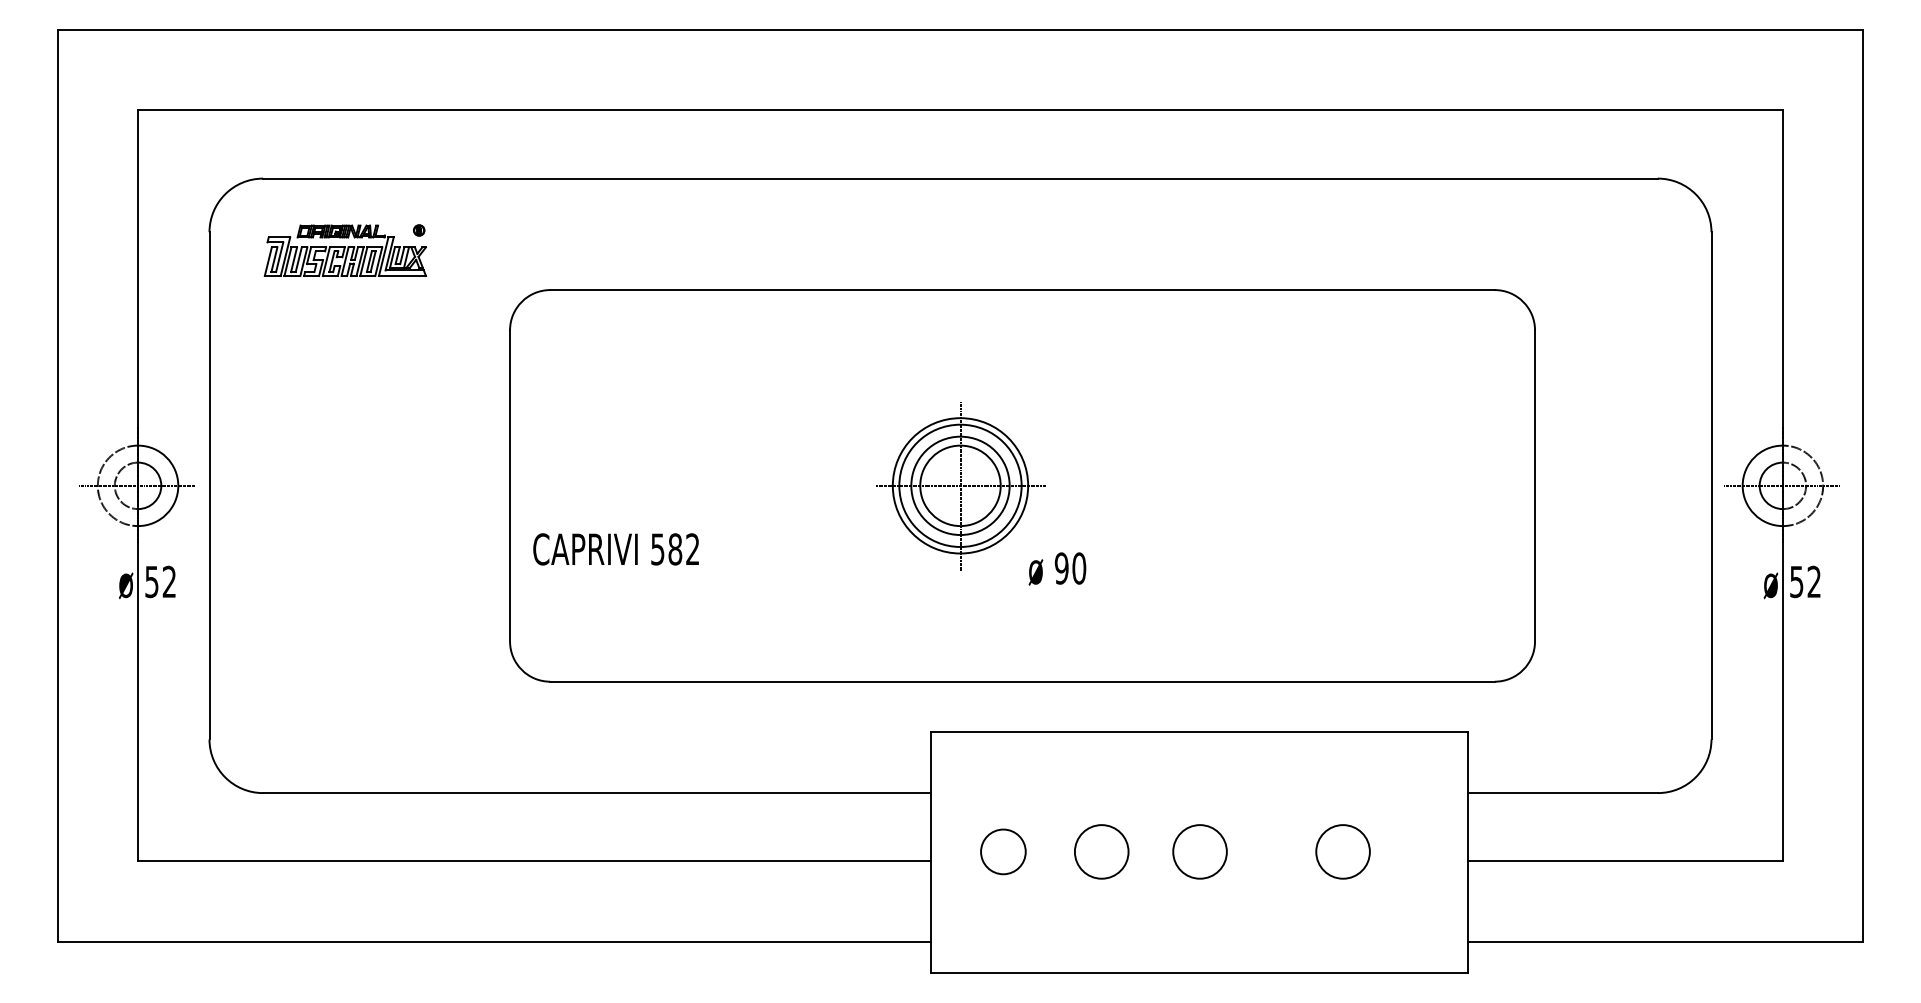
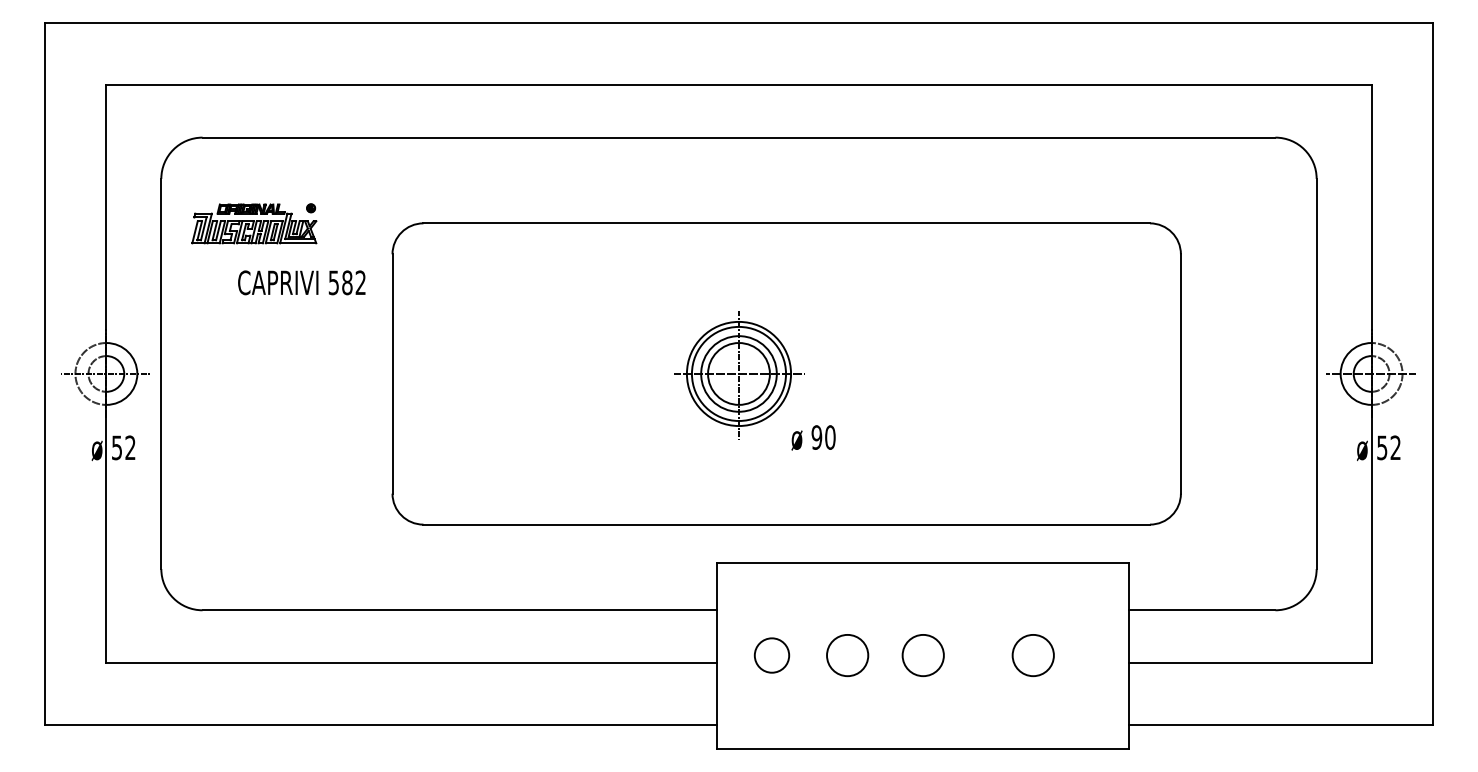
part: (344, 250) -> (253, 223), moved
text: (615, 549) -> (301, 282), moved

